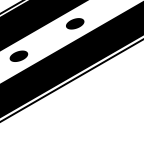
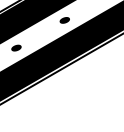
part: (75, 23) -> (65, 20), size x0.6
part: (18, 55) -> (16, 47), size x0.6

